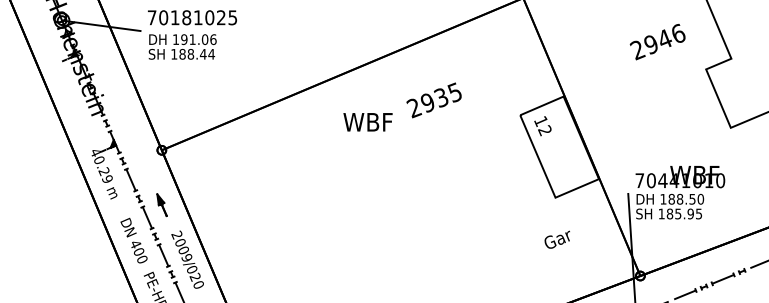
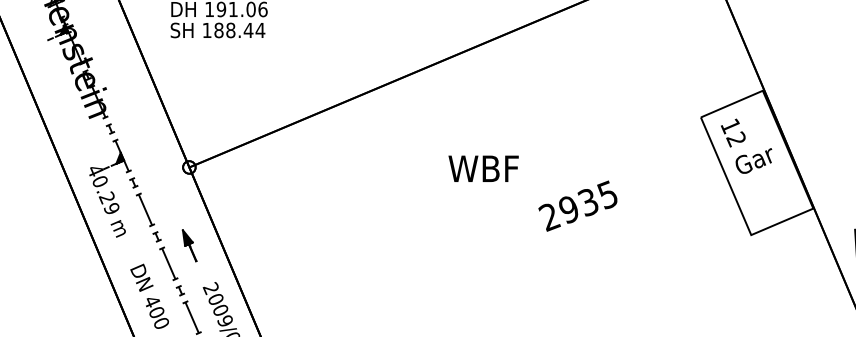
text: (433, 100) -> (577, 206), moved
text: (367, 122) -> (482, 169), moved
text: (556, 239) -> (752, 160), moved

